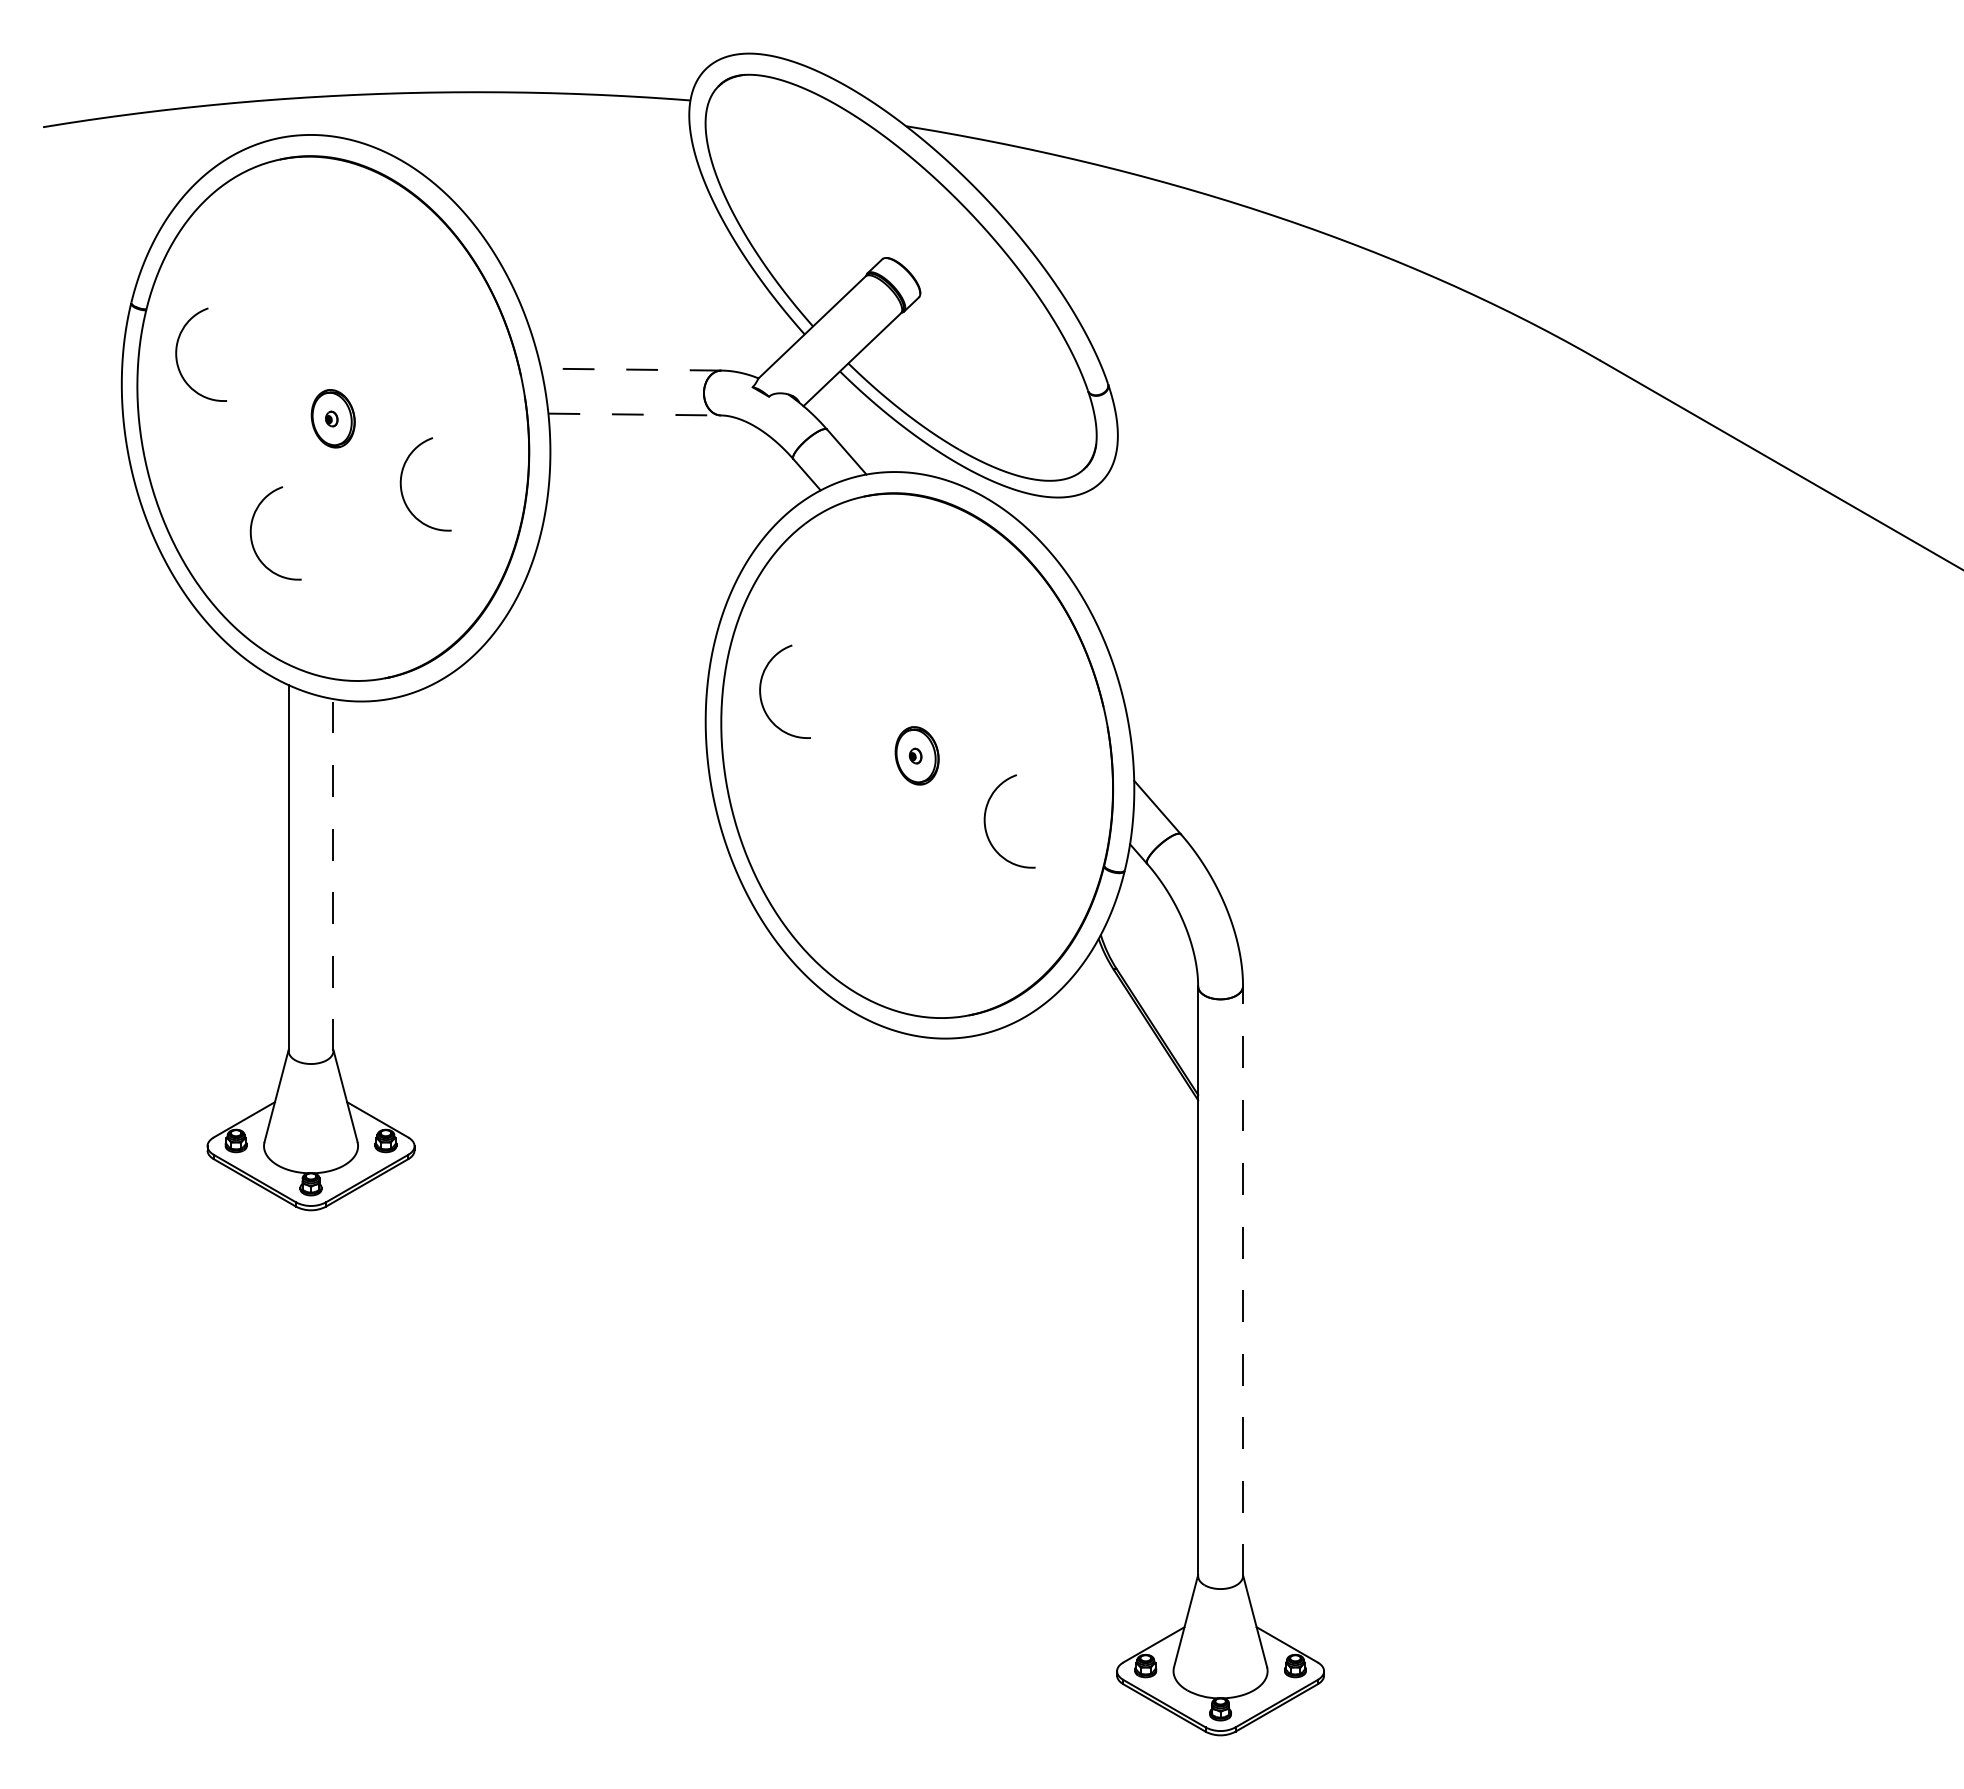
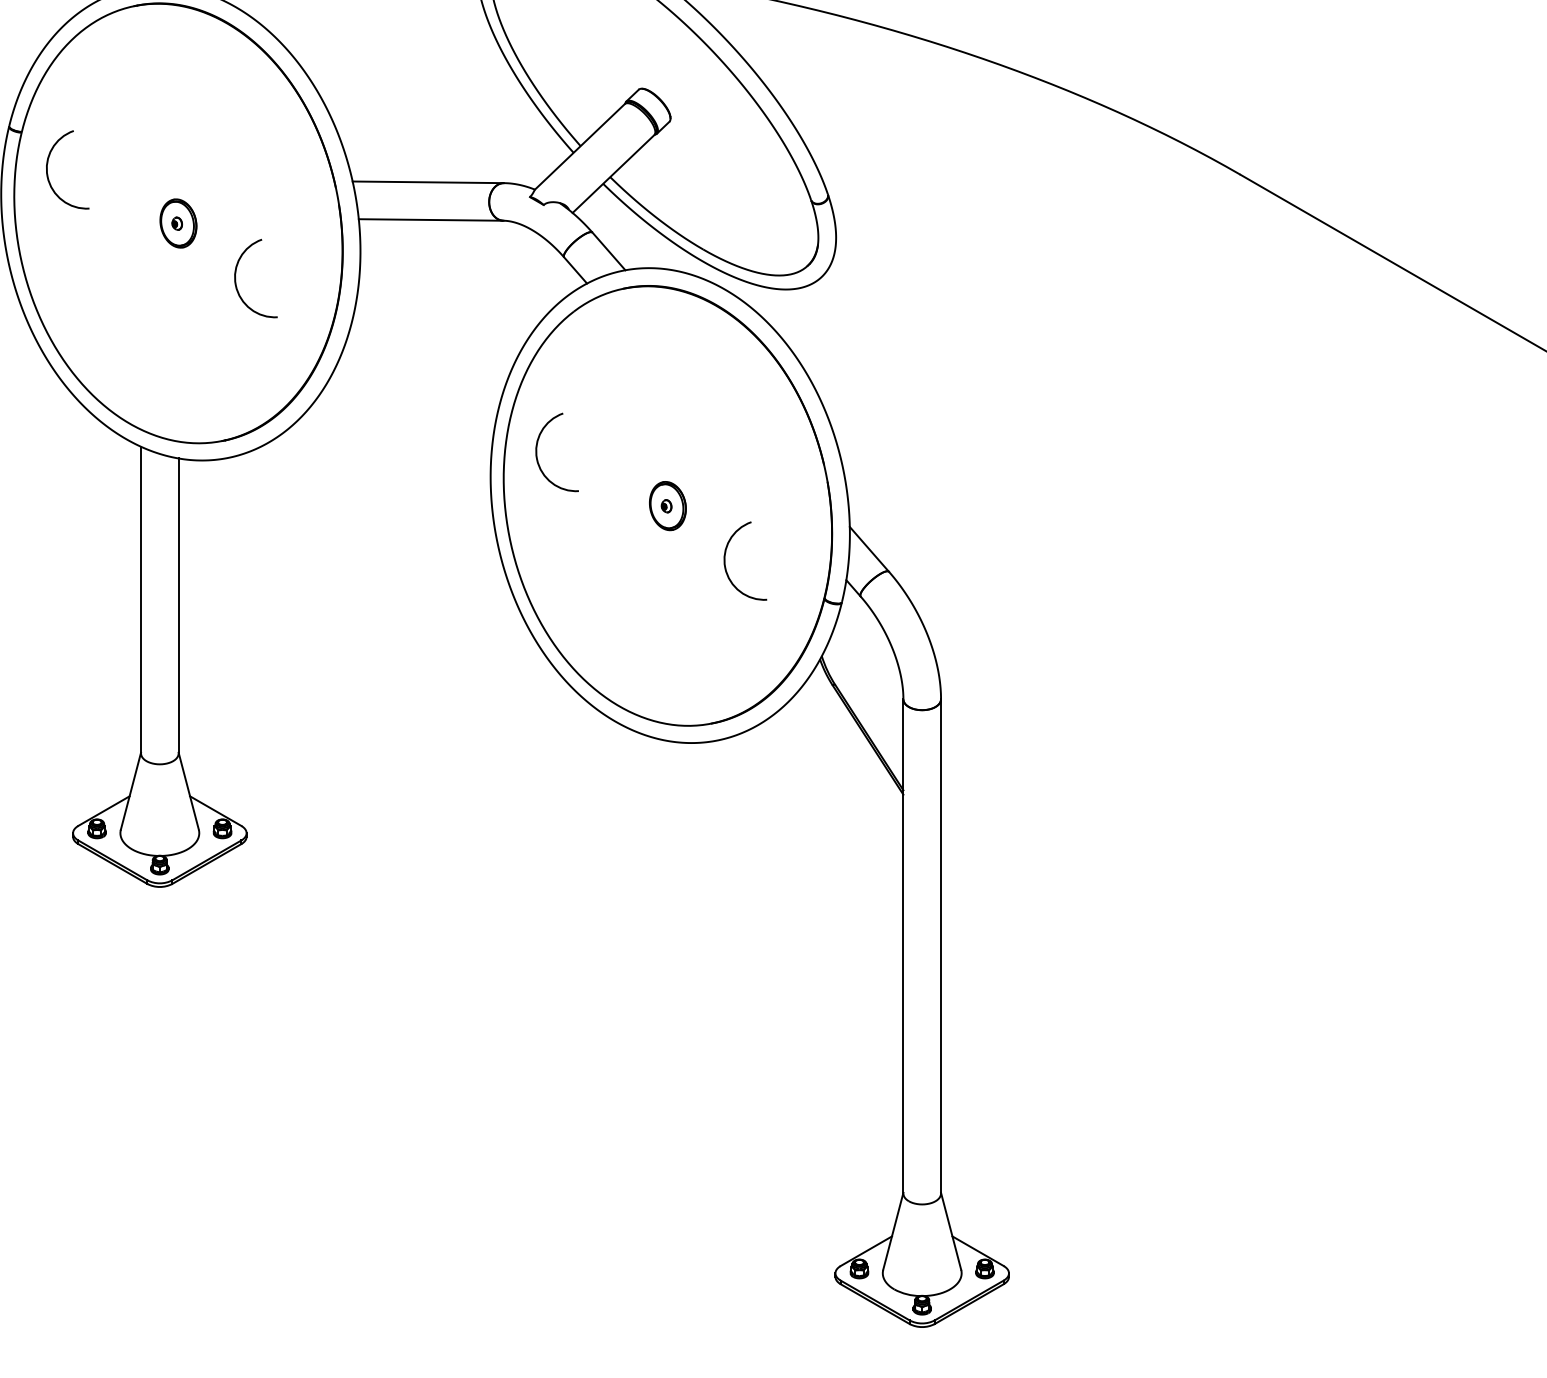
line: (630, 369) -> (427, 182), dashed -> solid
line: (635, 414) -> (431, 219), dashed -> solid
arc: (252, 538) -> (110, 323), removed
line: (333, 875) -> (178, 606), dashed -> solid
line: (1243, 1281) -> (941, 946), dashed -> solid

